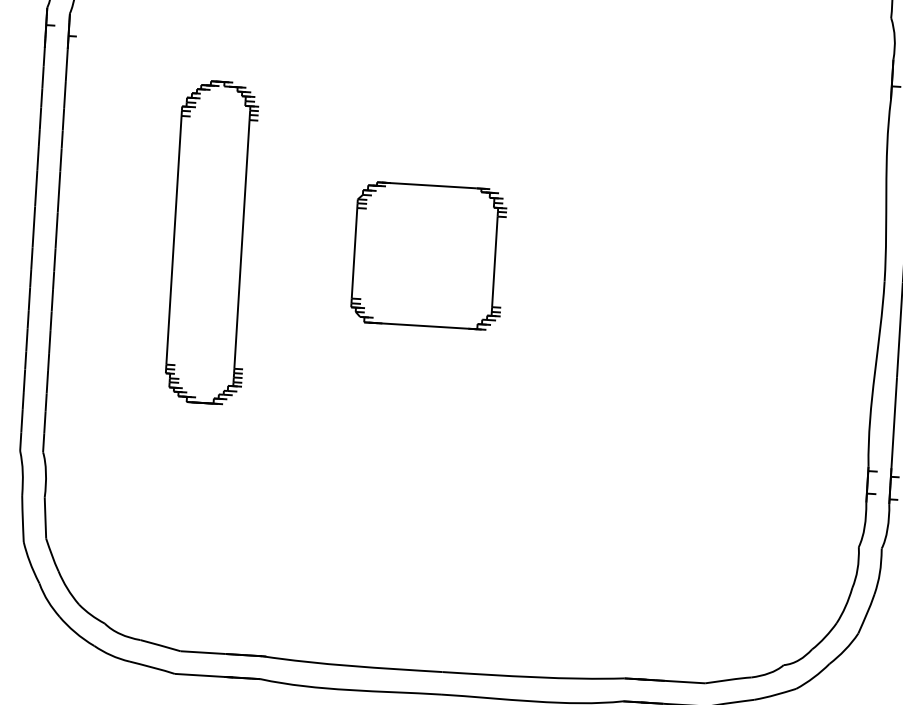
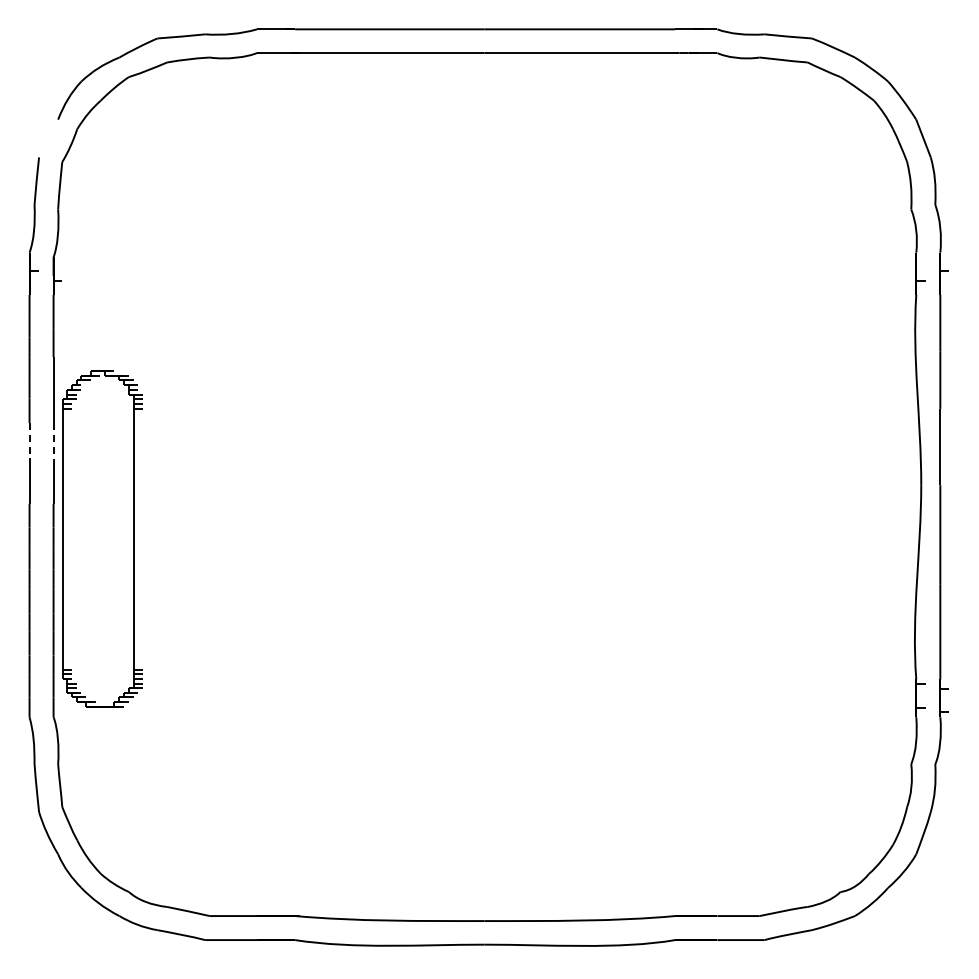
line: (36, 188) -> (29, 442), solid -> dashed
line: (59, 191) -> (53, 443), solid -> dashed
part: (212, 241) -> (102, 538), moved
part: (428, 255) -> (443, 487), removed

